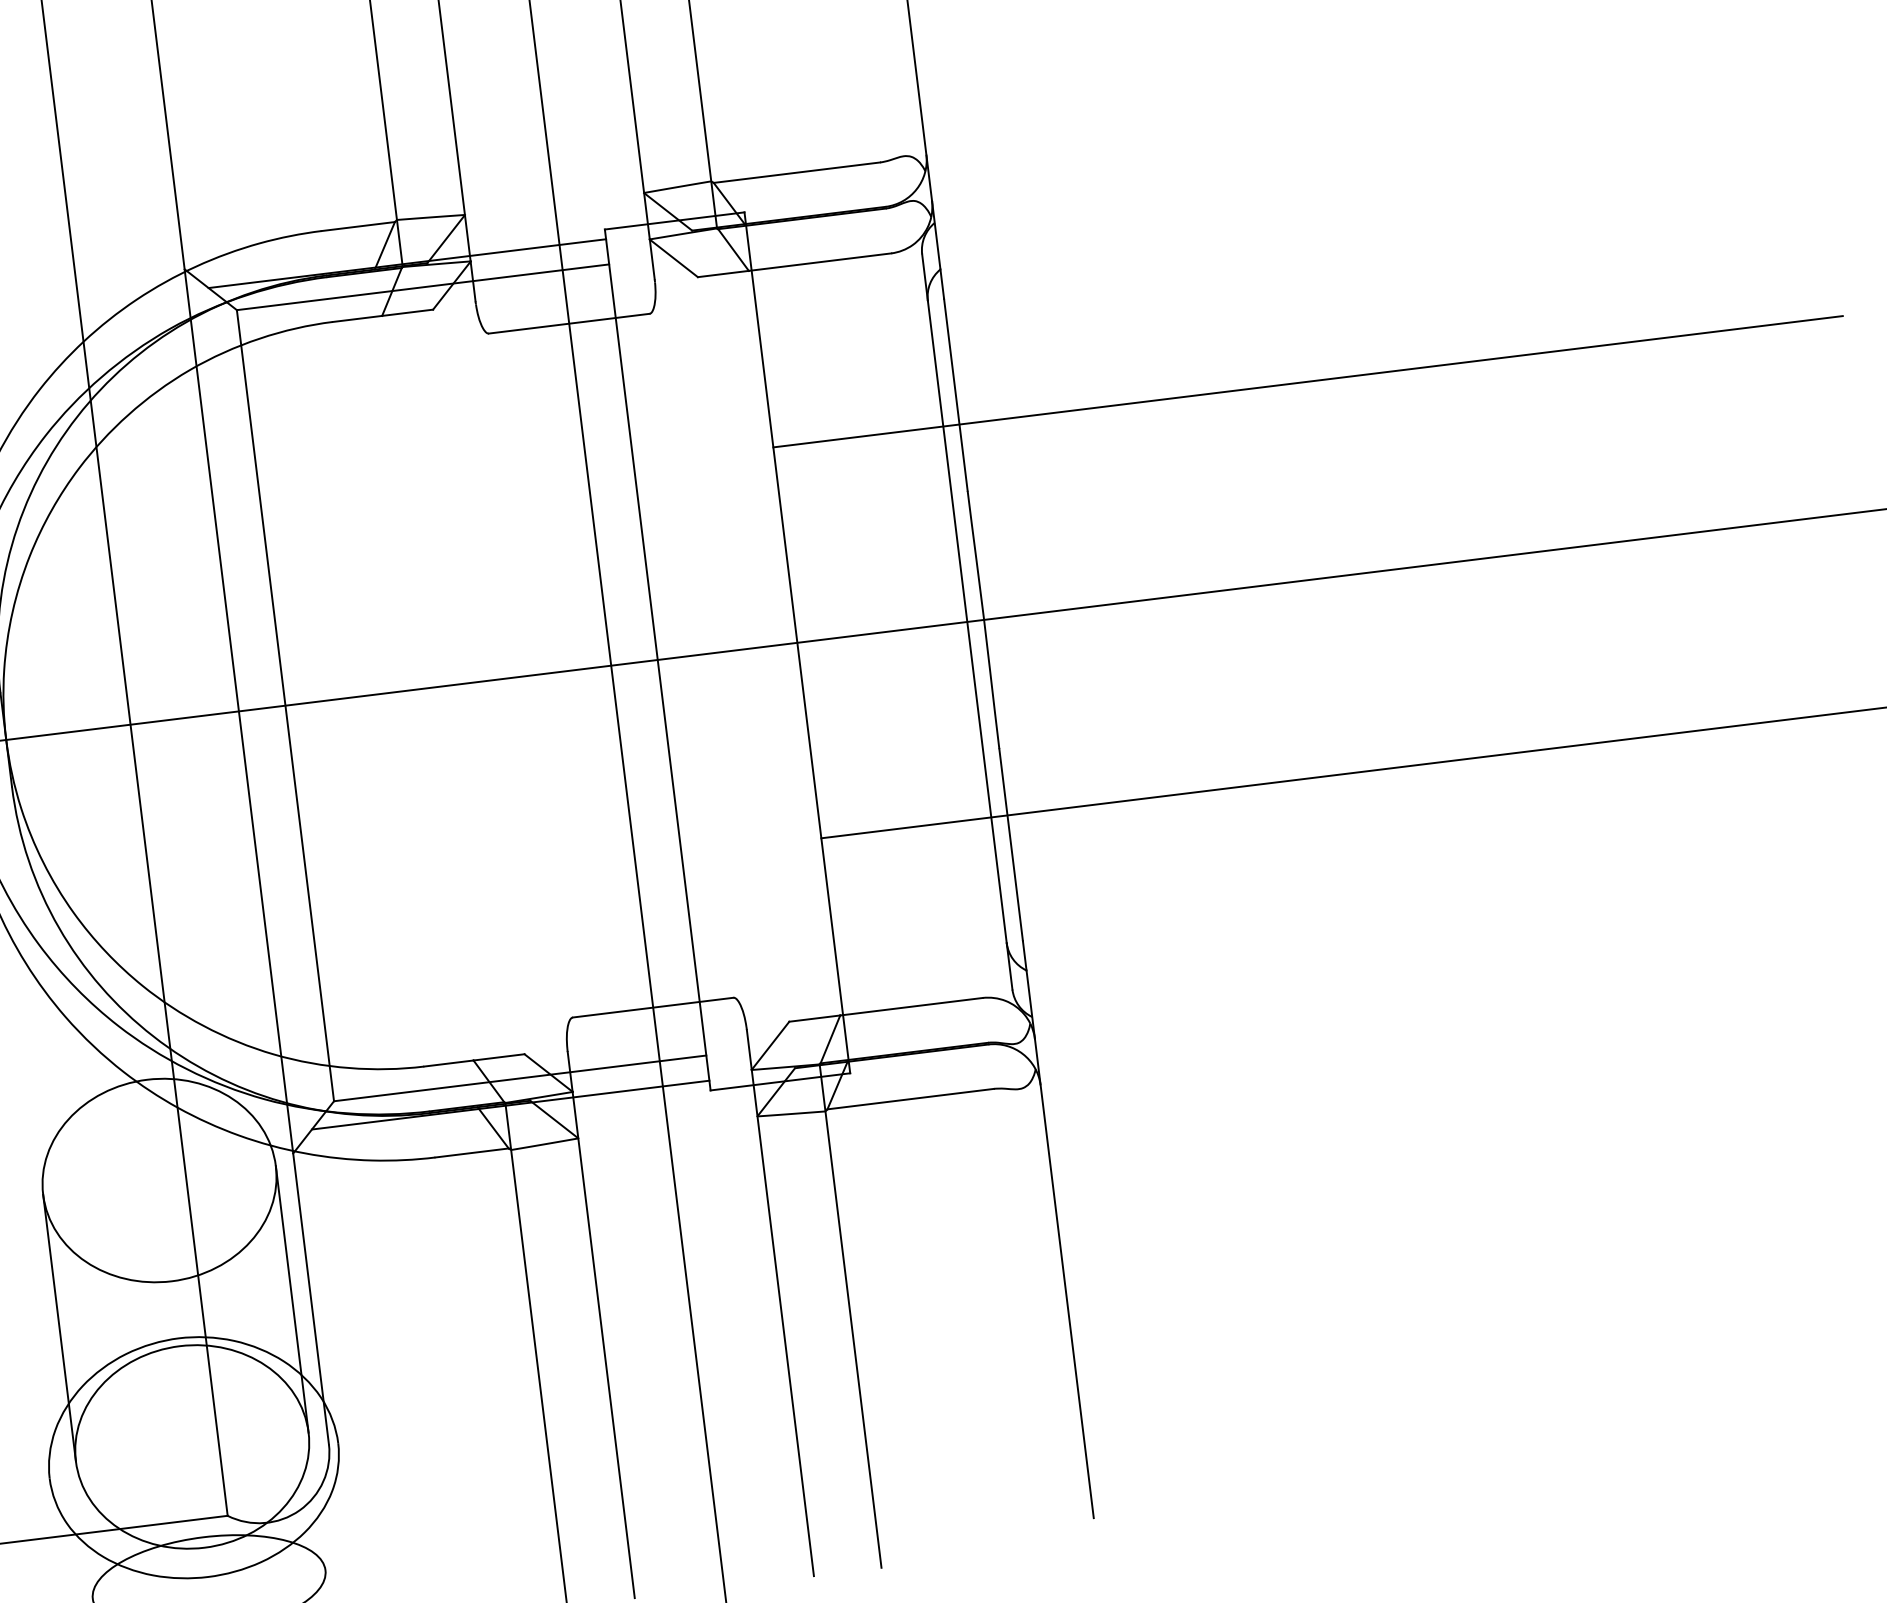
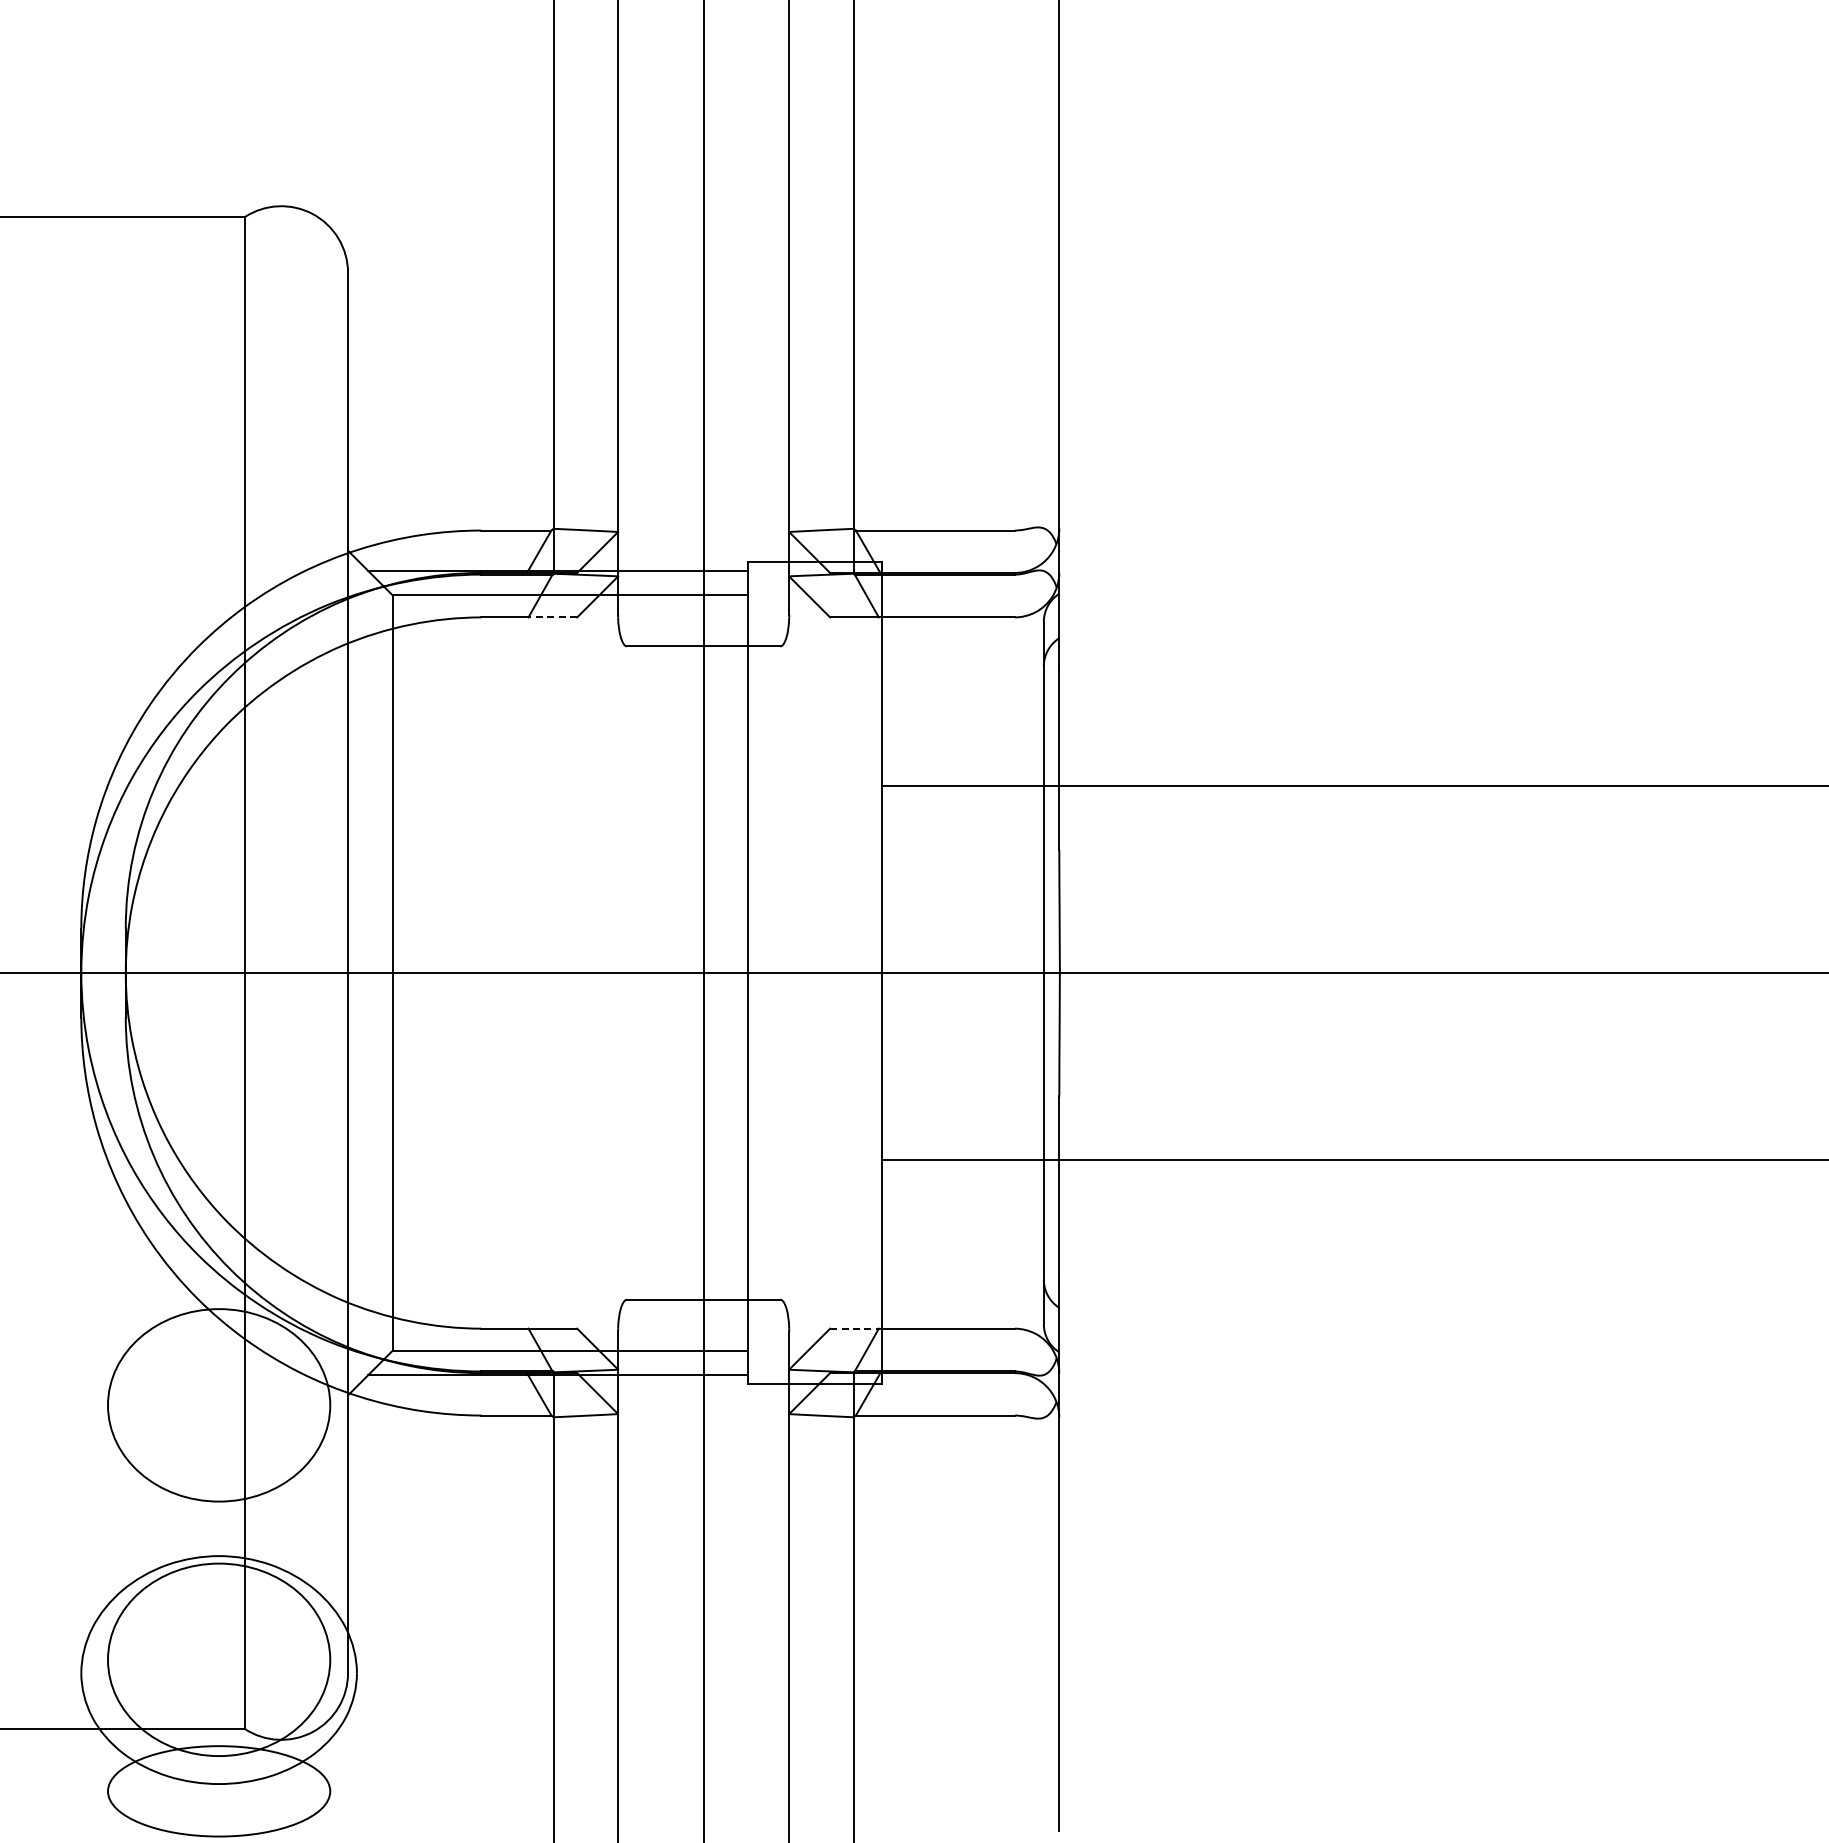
line: (407, 312) -> (552, 617), solid -> dashed
line: (814, 1018) -> (854, 1328), solid -> dashed
line: (292, 1299) -> (330, 1532), removed
line: (60, 1327) -> (108, 1532), removed

